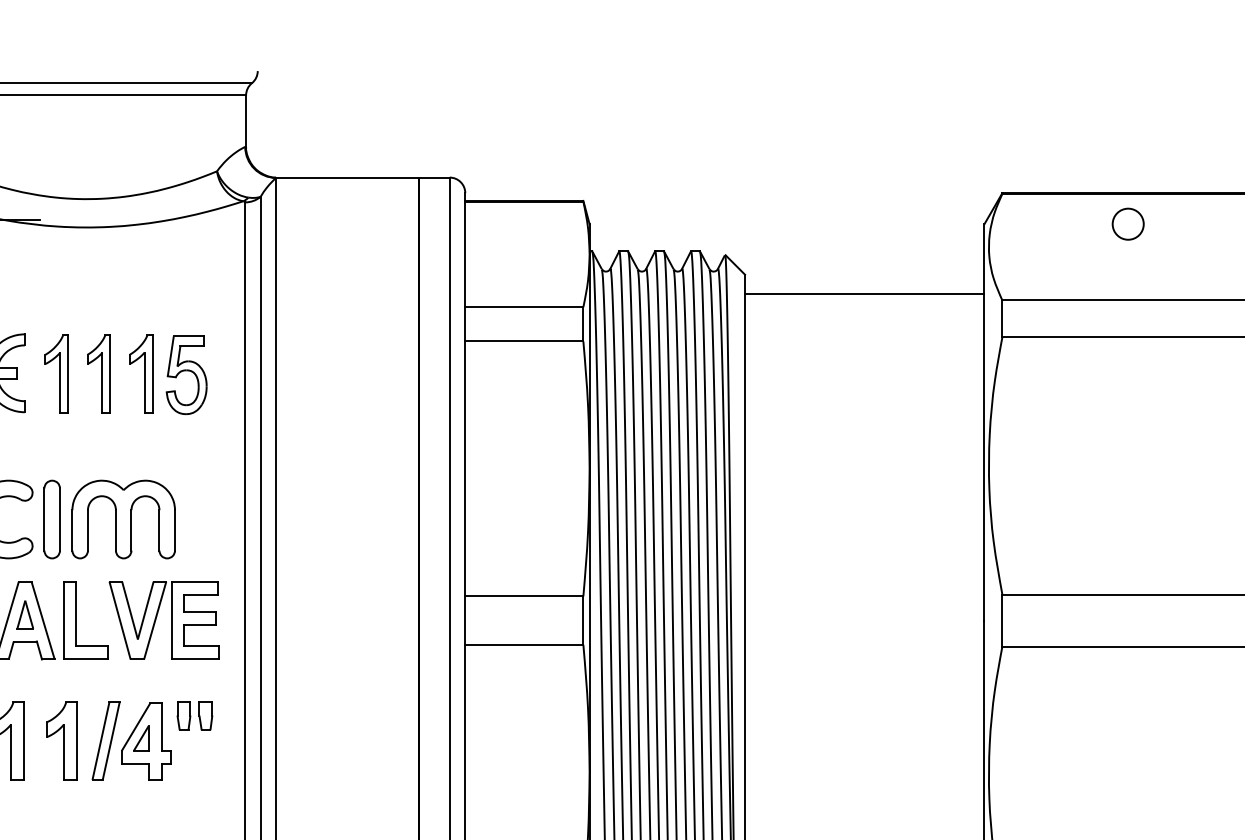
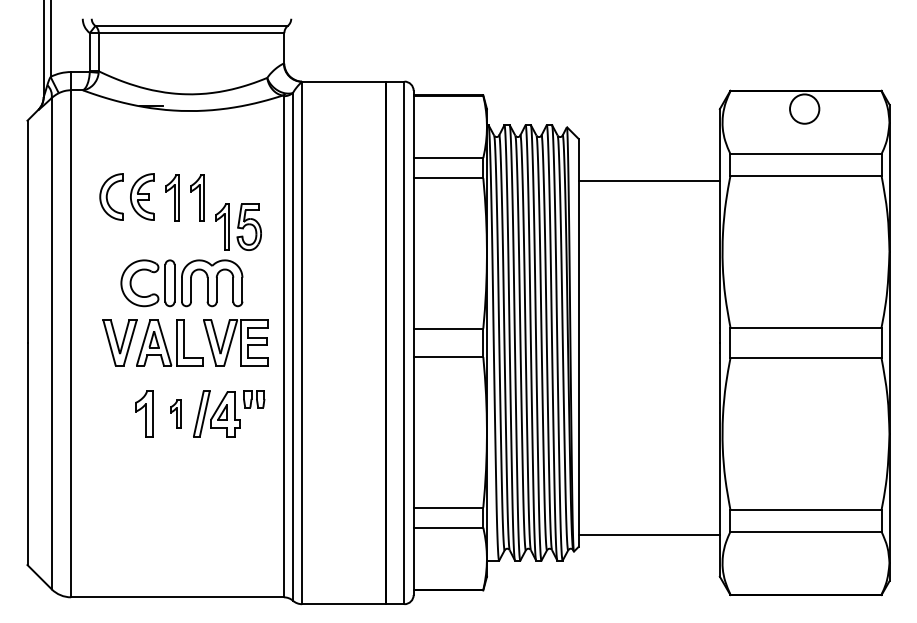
circle: (1127, 223) -> (804, 108), size x1.6
line: (863, 294) -> (648, 181), moved
part: (168, 374) -> (238, 226), moved
part: (61, 740) -> (175, 413), size x0.6

